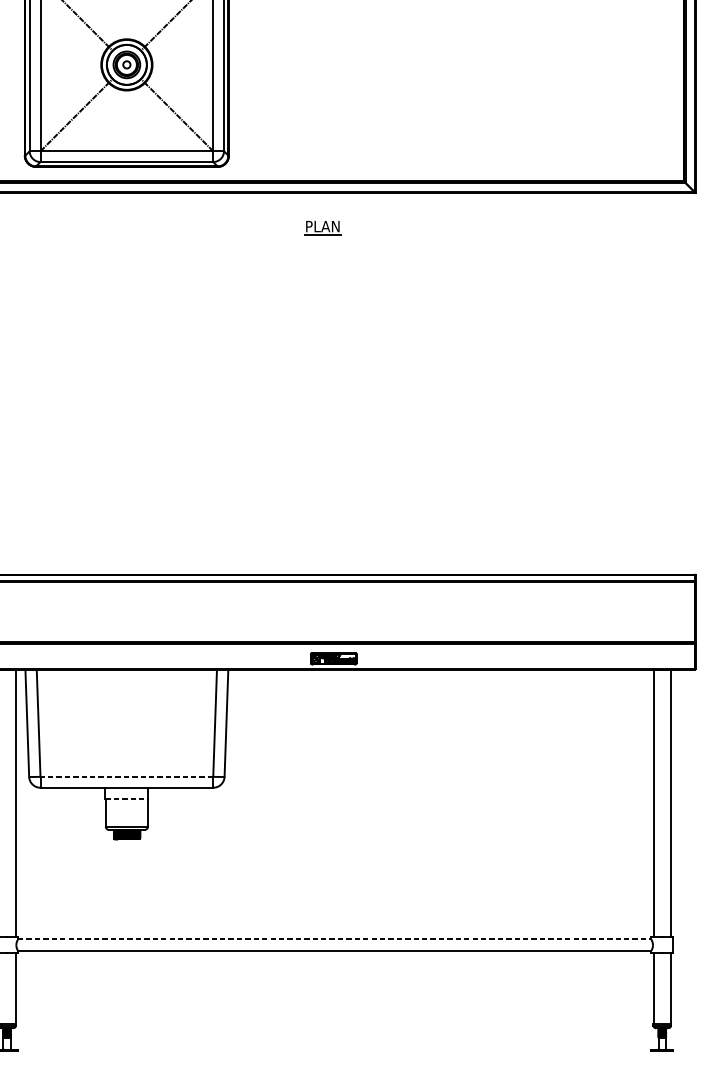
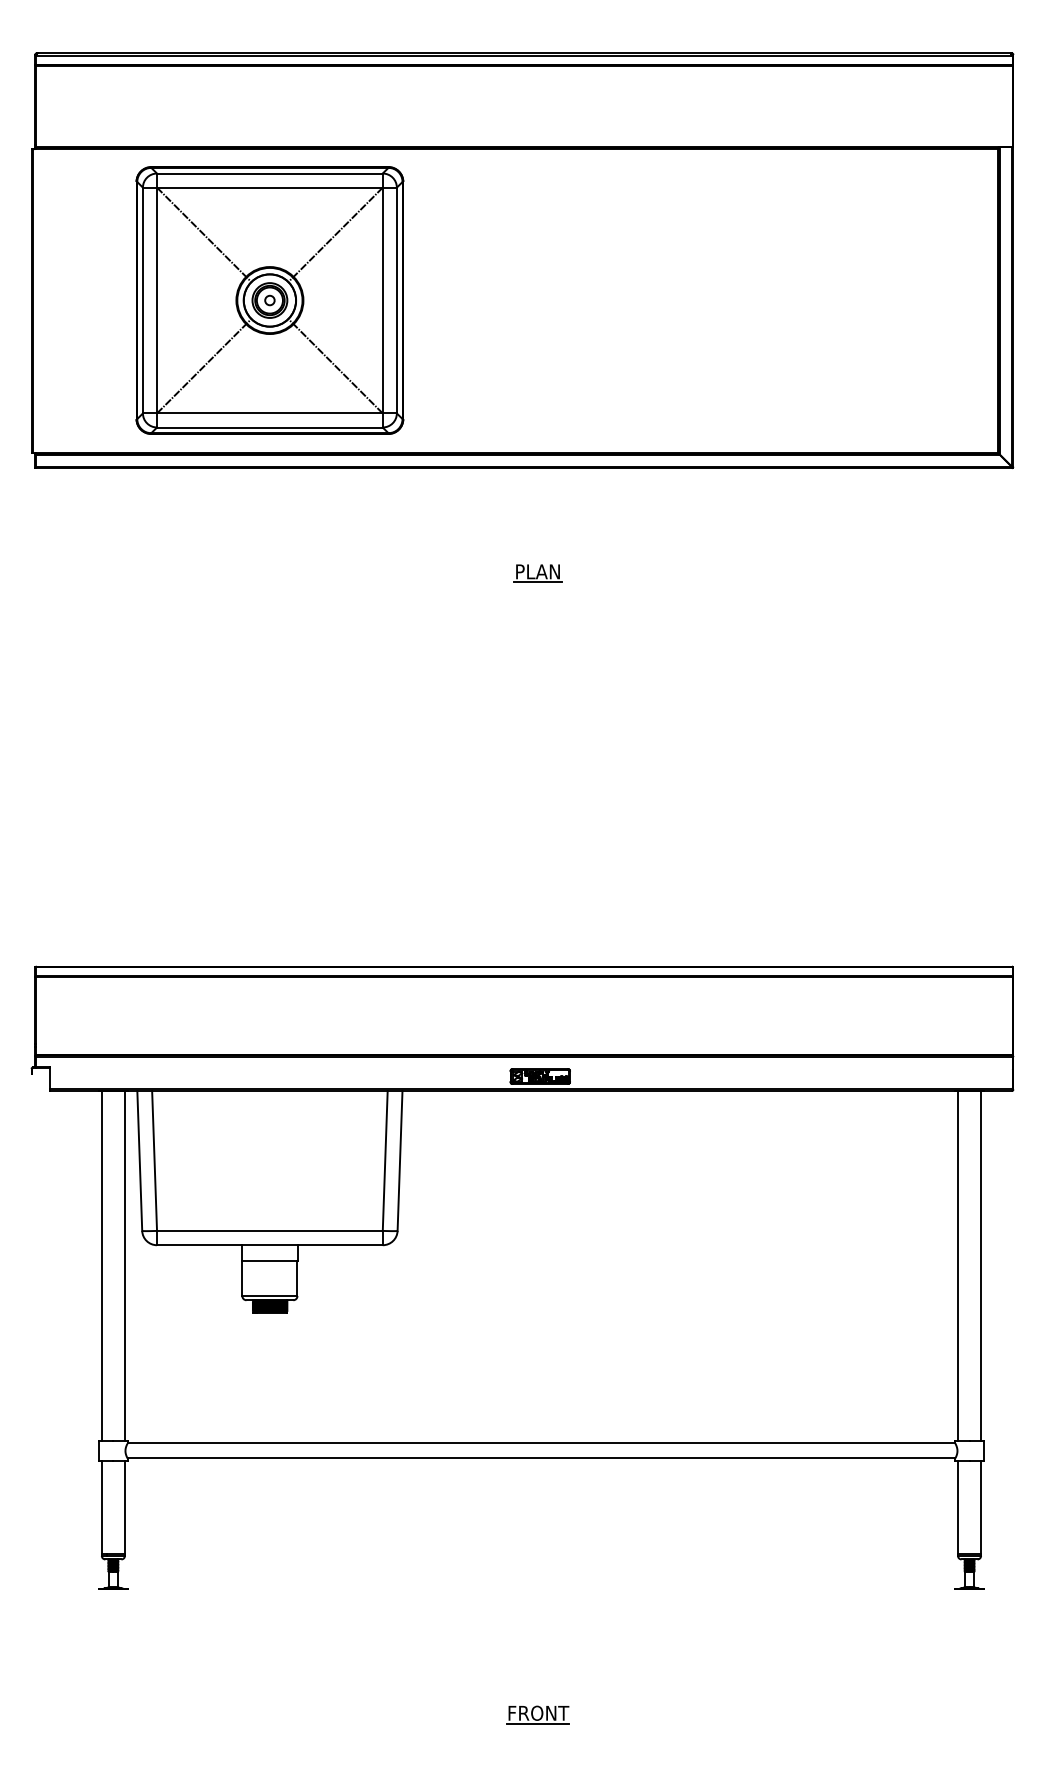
part: (322, 227) -> (537, 573), moved
line: (126, 776) -> (269, 1230), dashed -> solid
line: (127, 799) -> (270, 1260), dashed -> solid
line: (334, 939) -> (541, 1443), dashed -> solid

